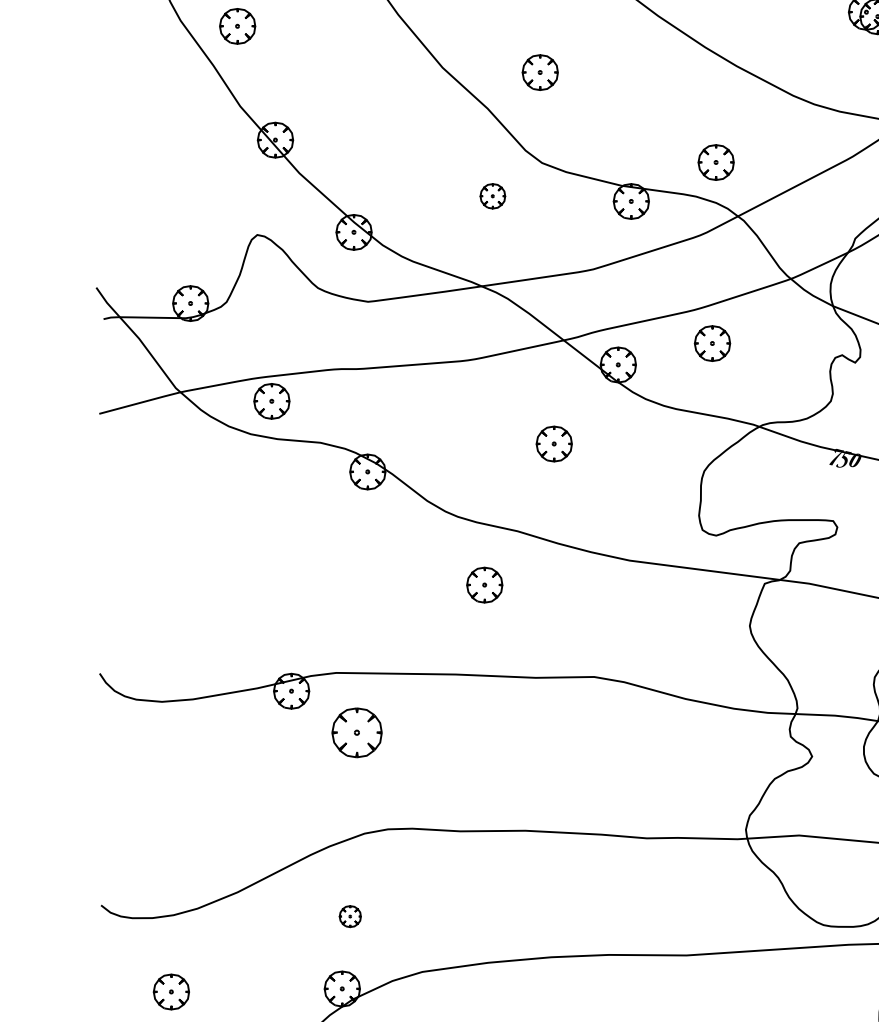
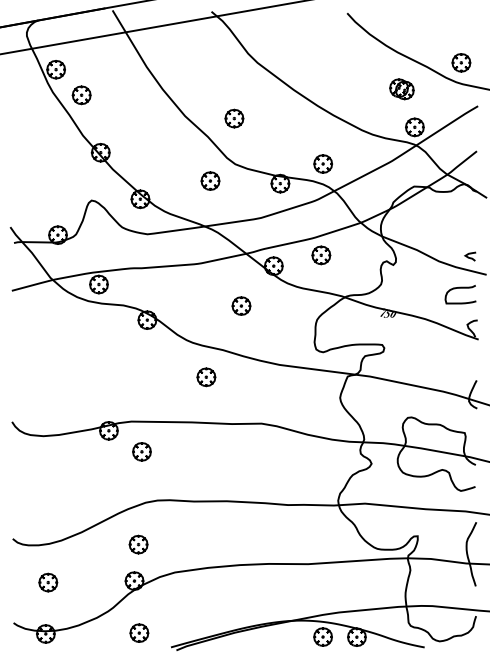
part: (492, 195) -> (210, 180), size x1.43
part: (356, 732) -> (141, 451), size x0.71
part: (350, 916) -> (138, 544), size x1.67

